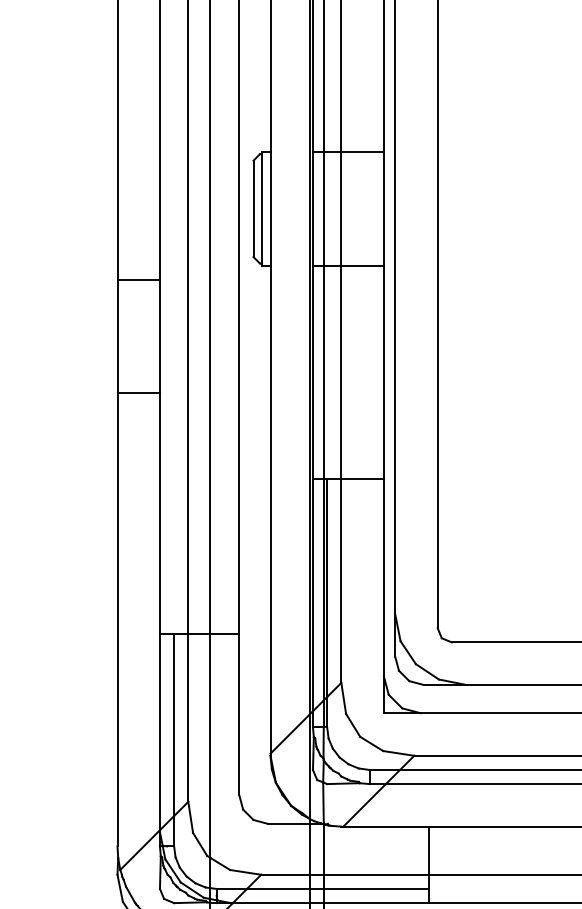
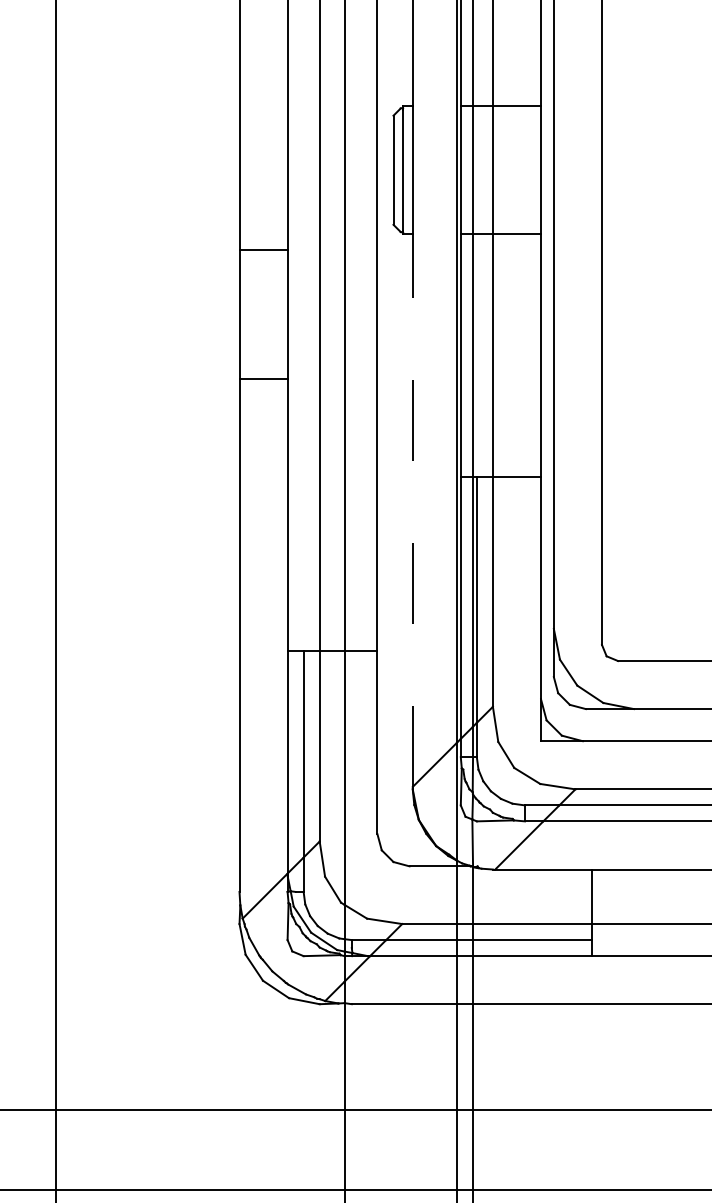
line: (270, 509) -> (412, 510), solid -> dashed

